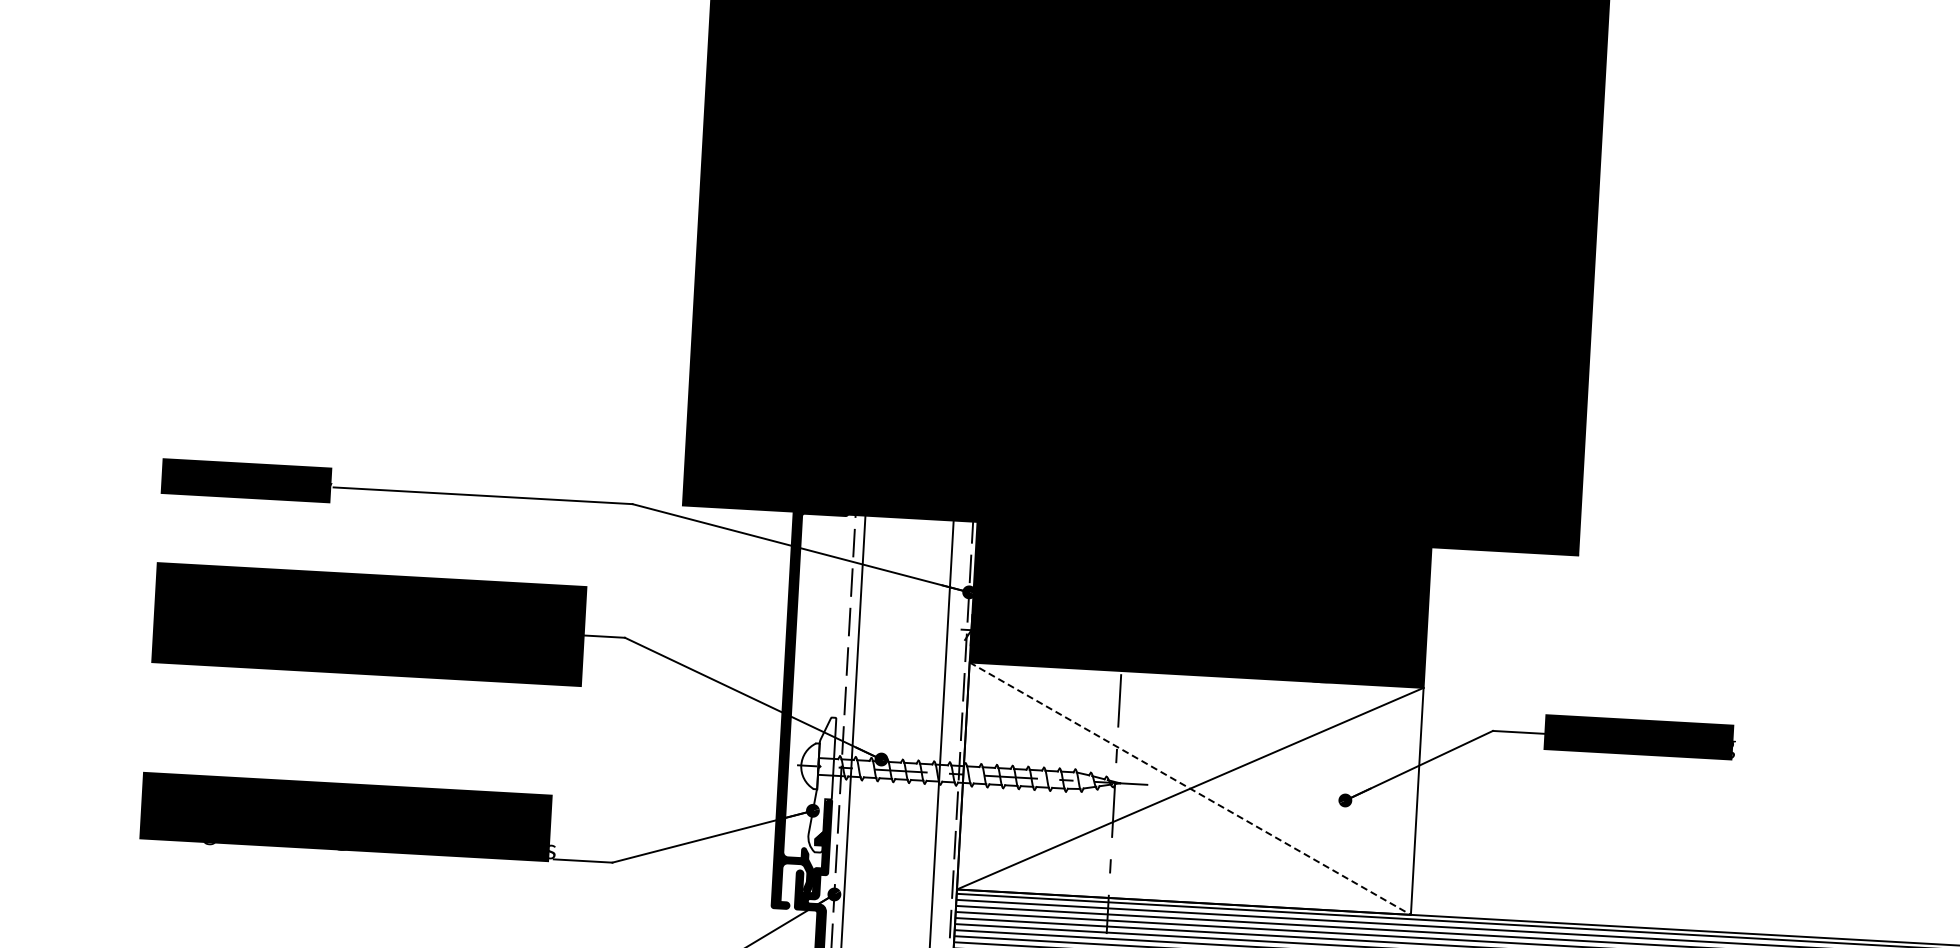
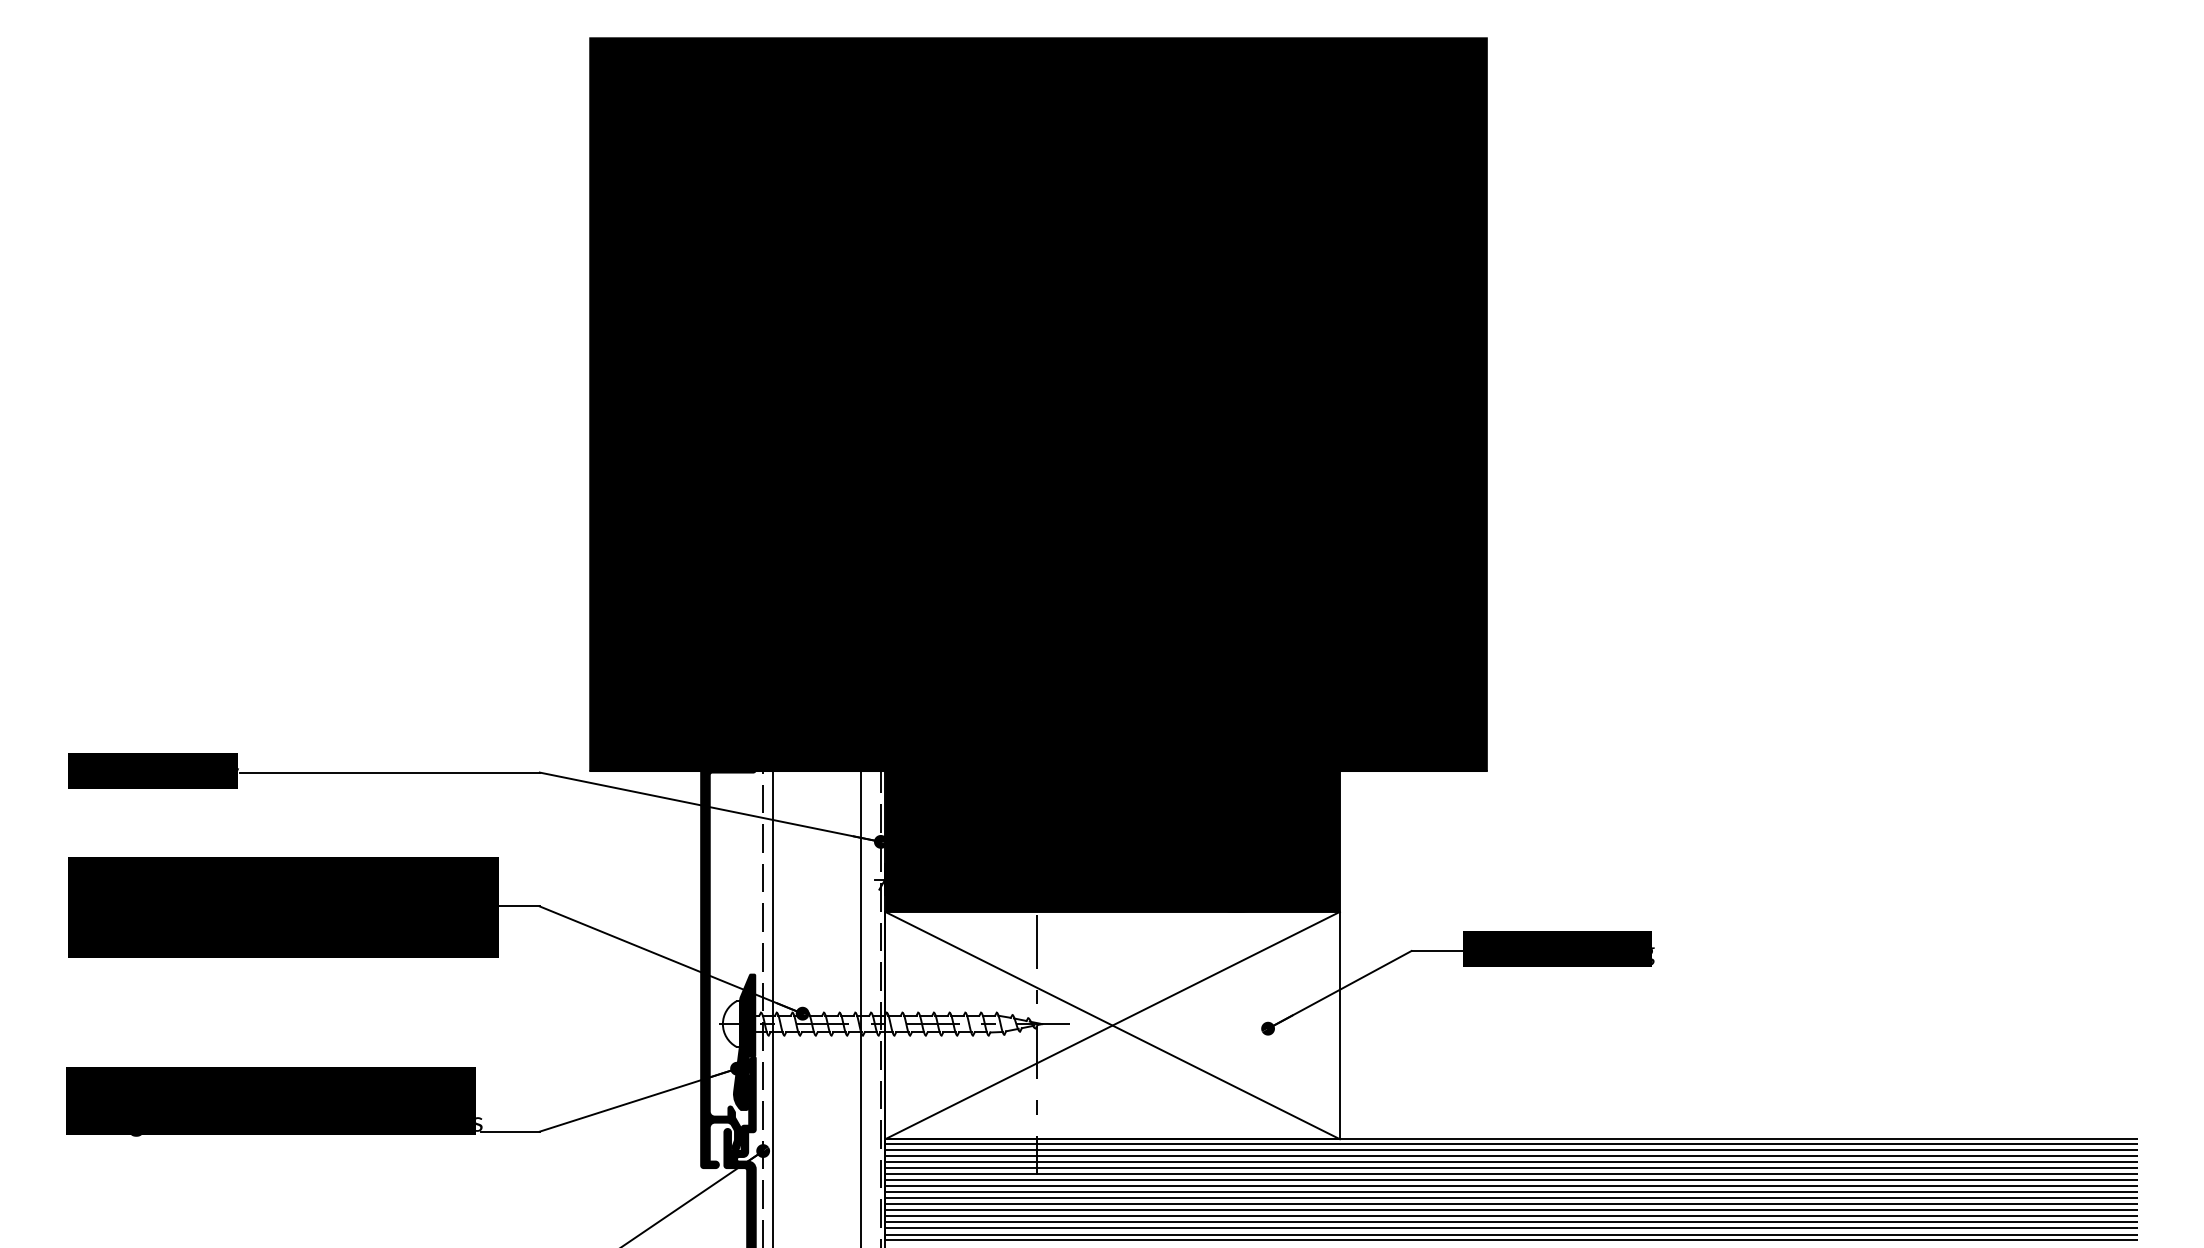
fill: (821, 784) -> (744, 1041), added
line: (1191, 788) -> (1113, 1025), dashed -> solid

